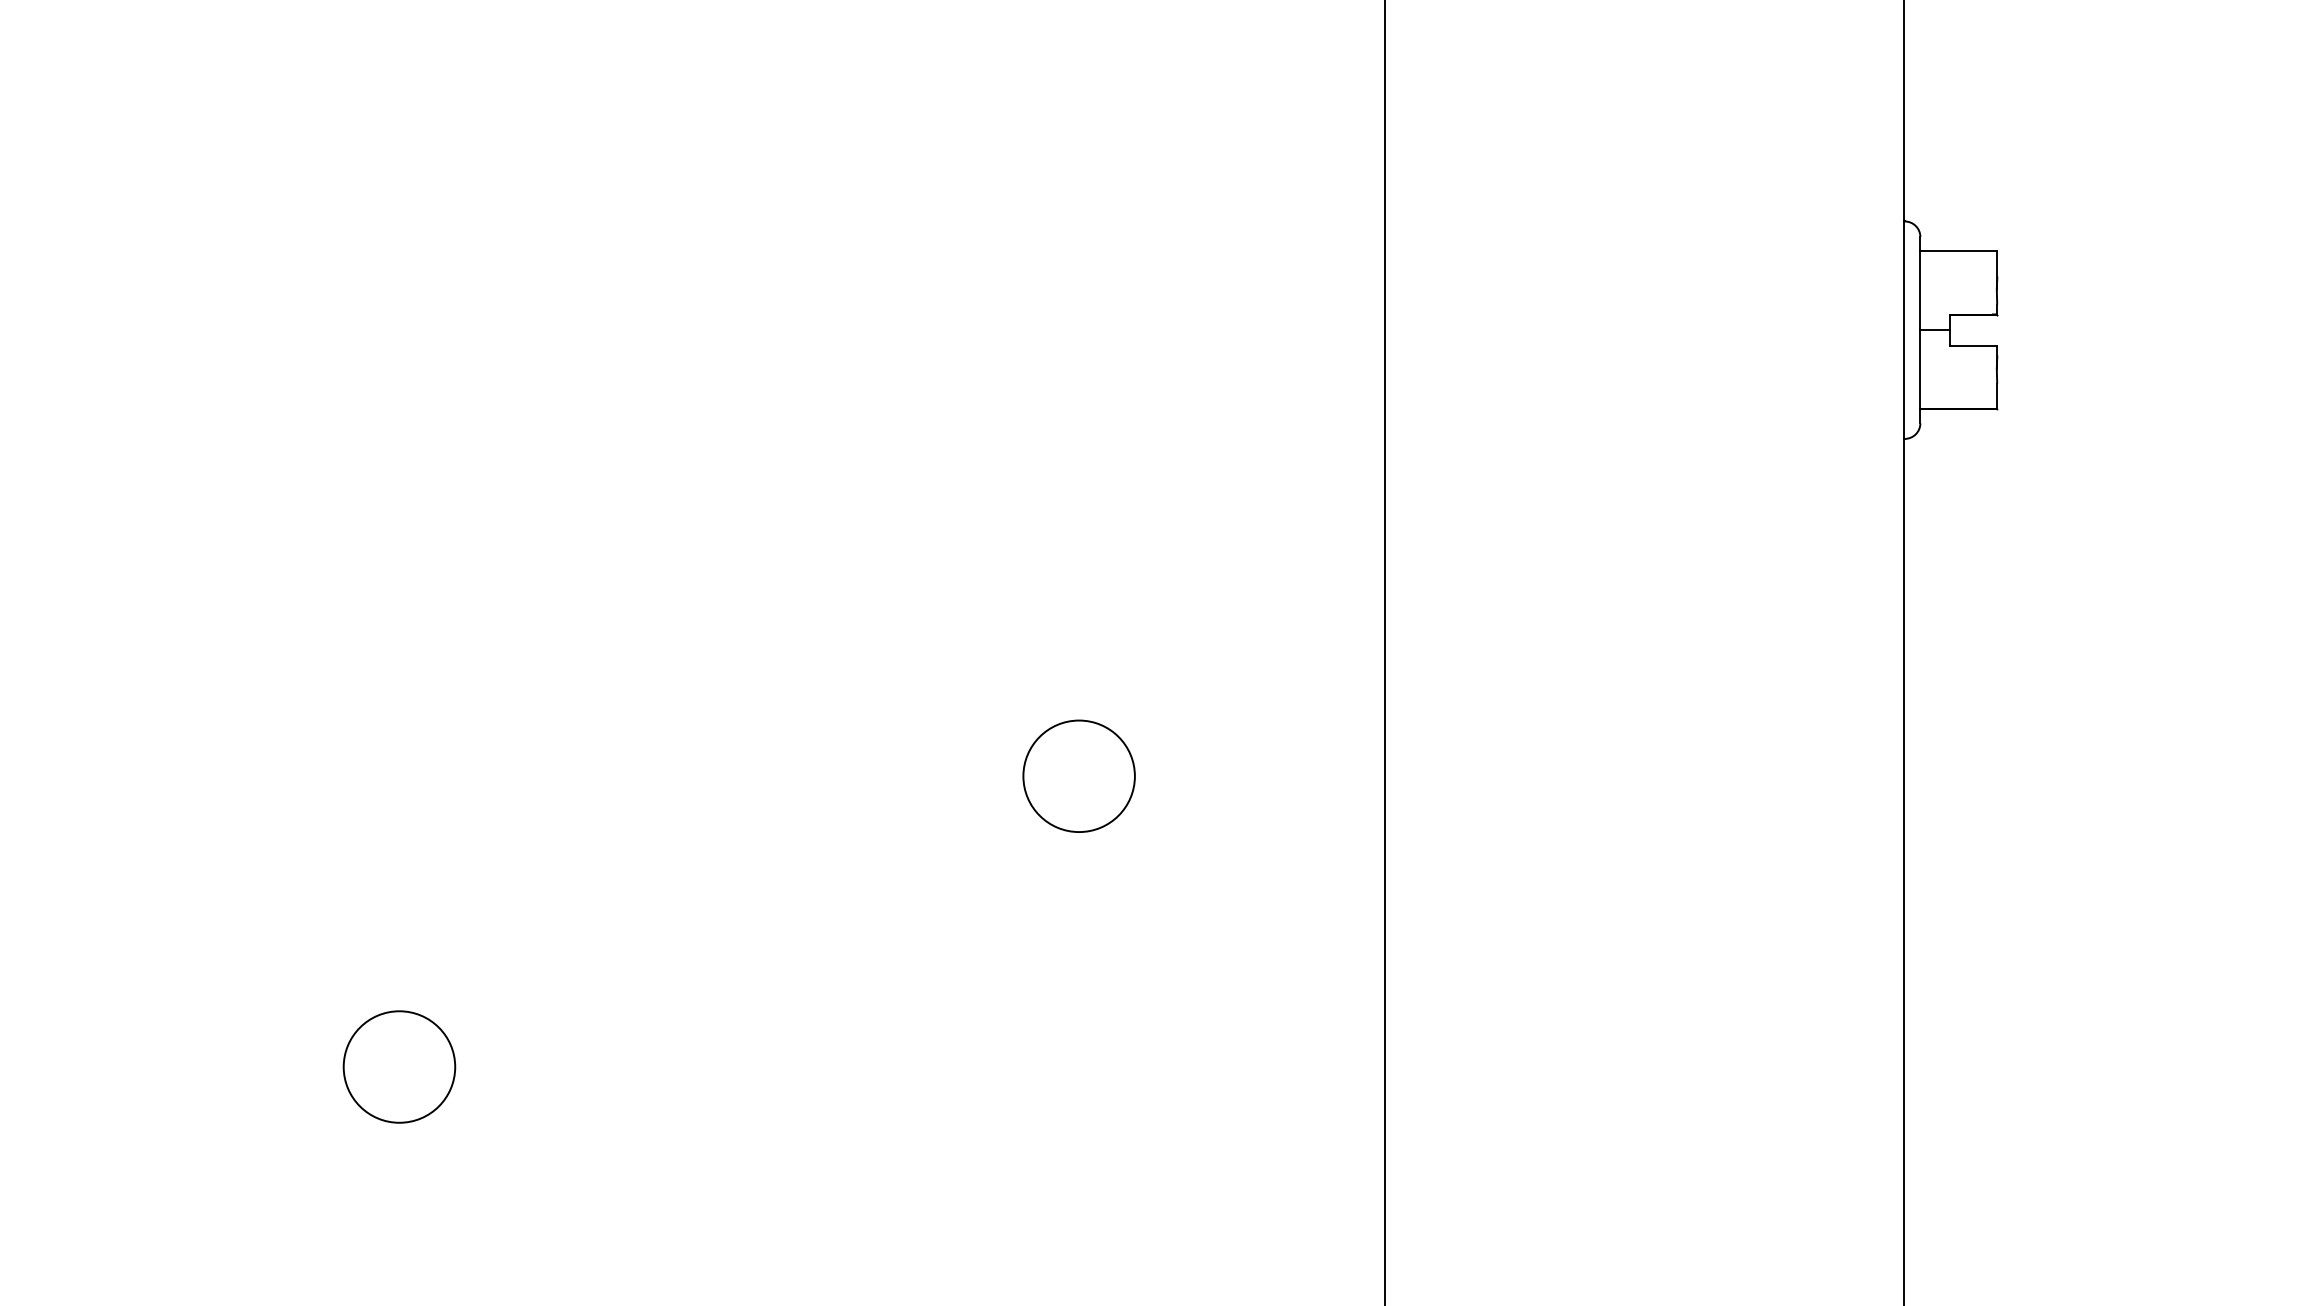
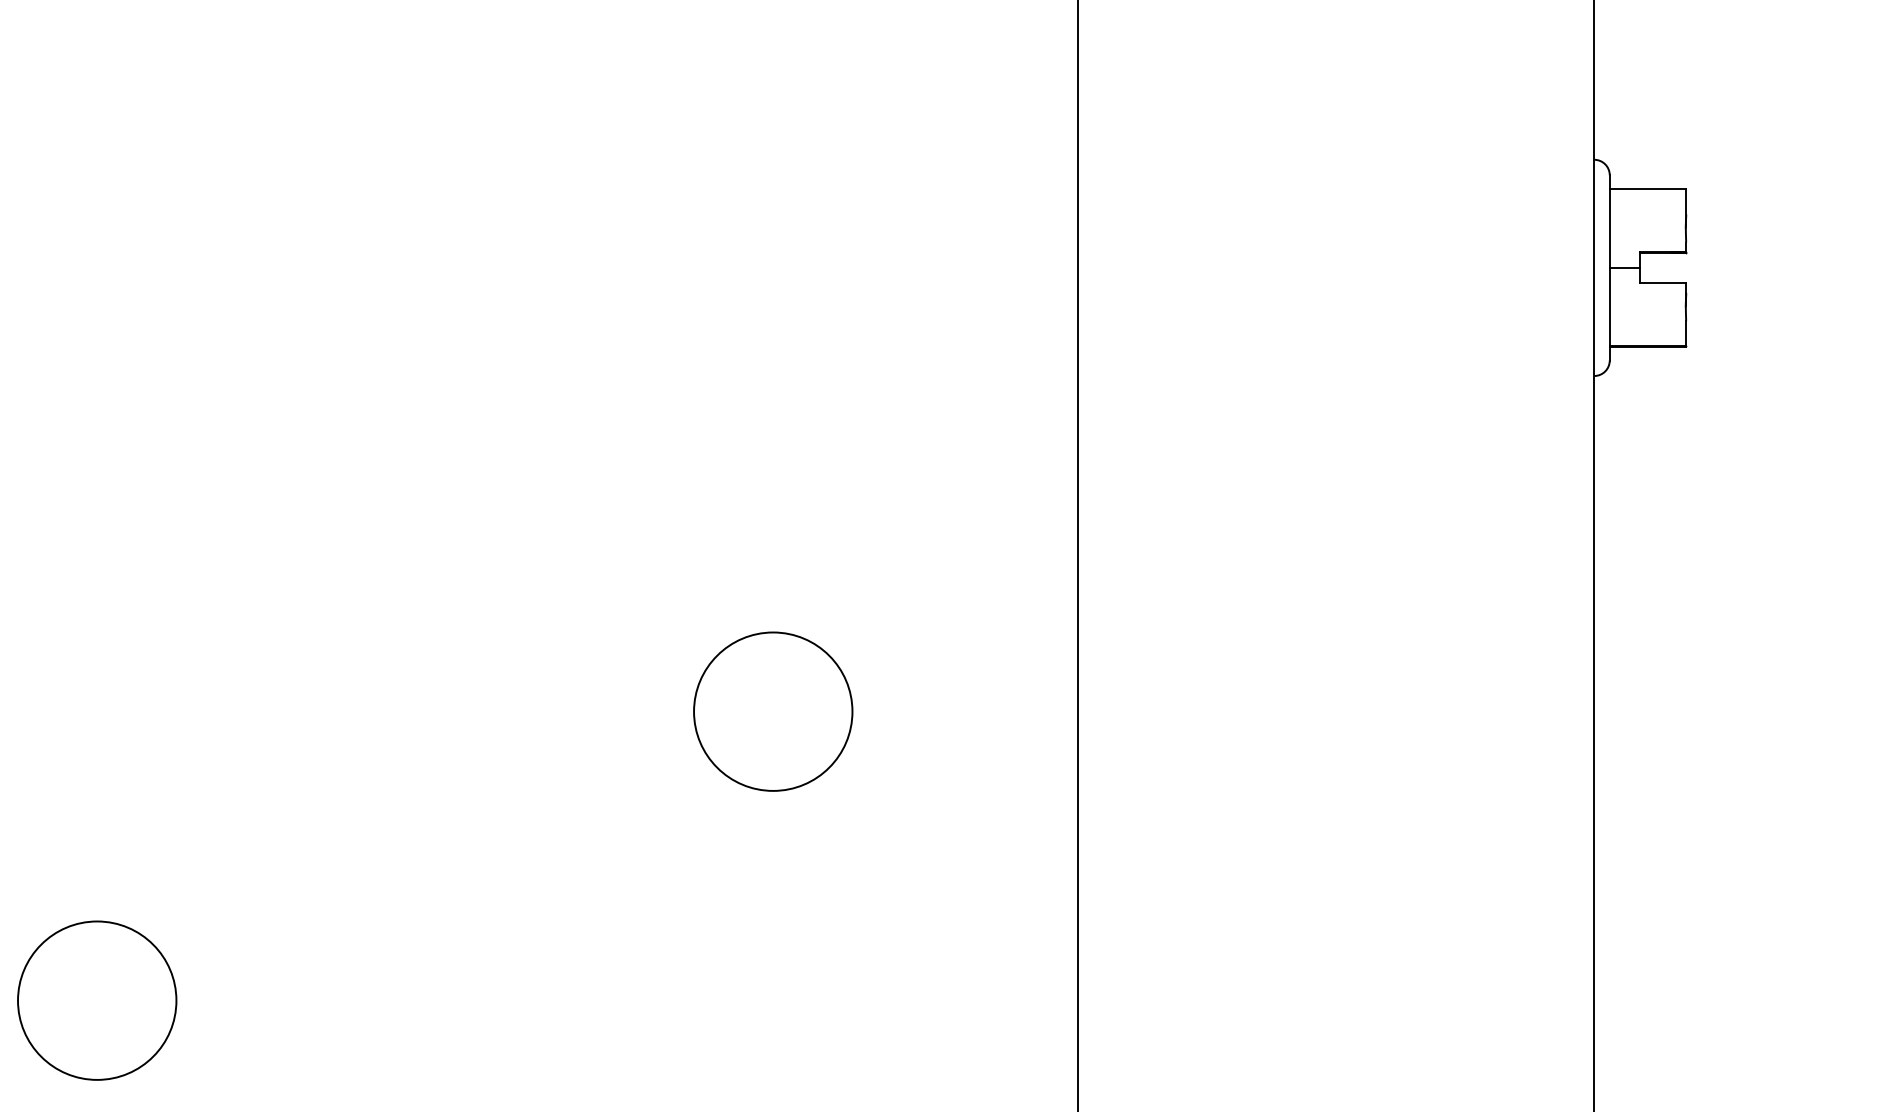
circle: (1078, 775) -> (772, 710), size x1.43
circle: (399, 1066) -> (97, 1000), size x1.43

